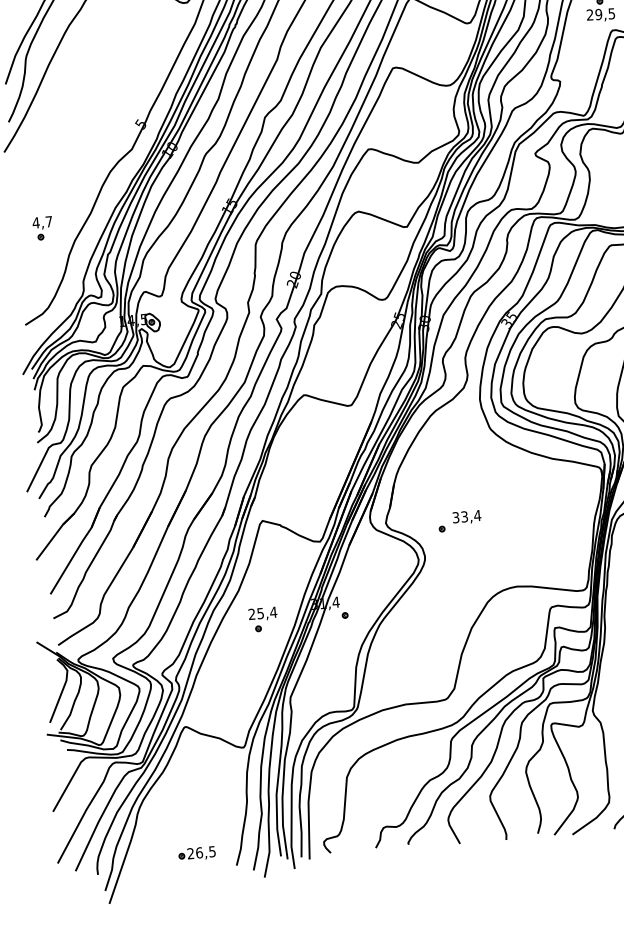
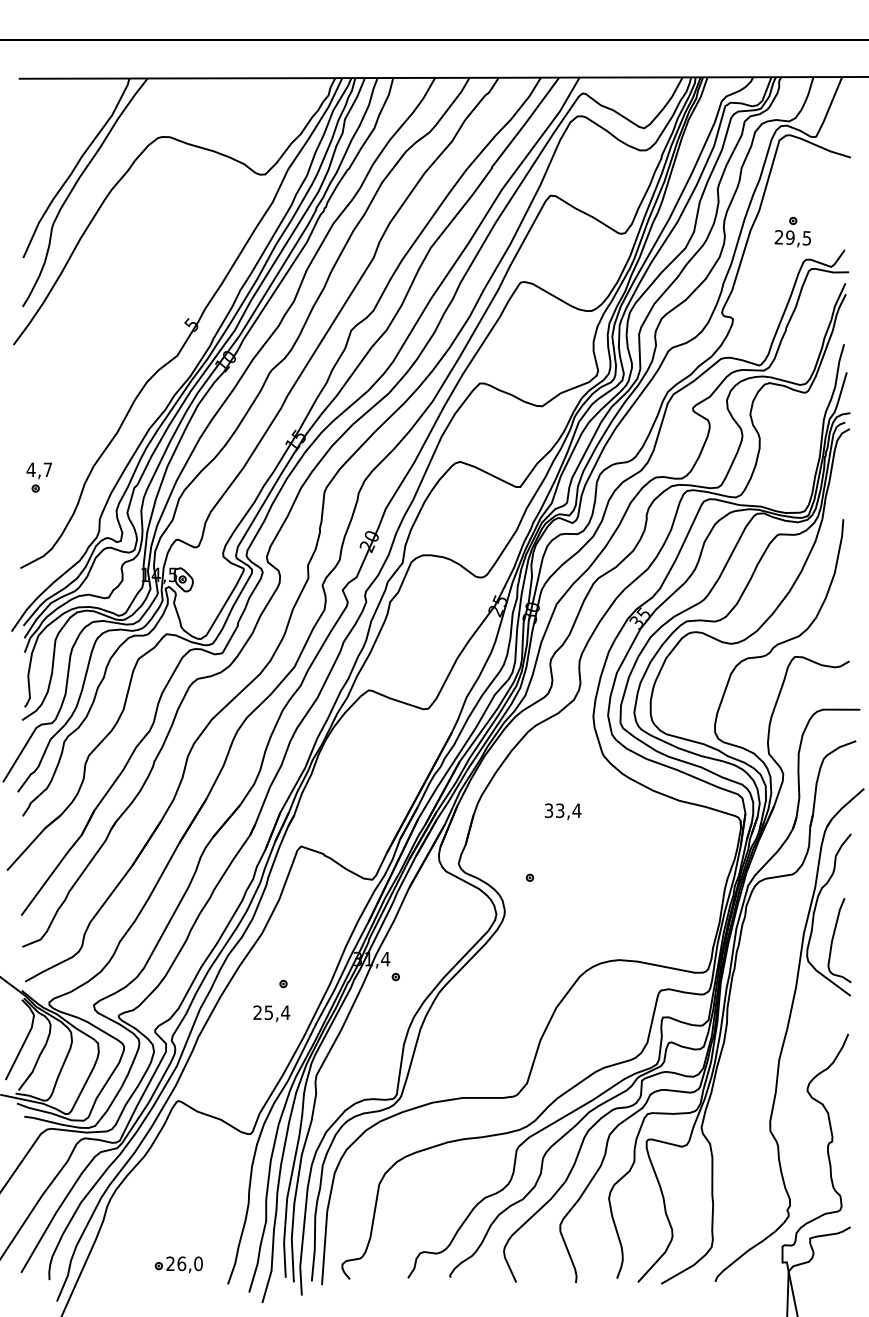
part: (42, 228) -> (38, 477), moved
text: (466, 517) -> (562, 811), moved
text: (262, 613) -> (271, 1013), moved
text: (212, 851) -> (198, 1263), 26,5 -> 26,0

